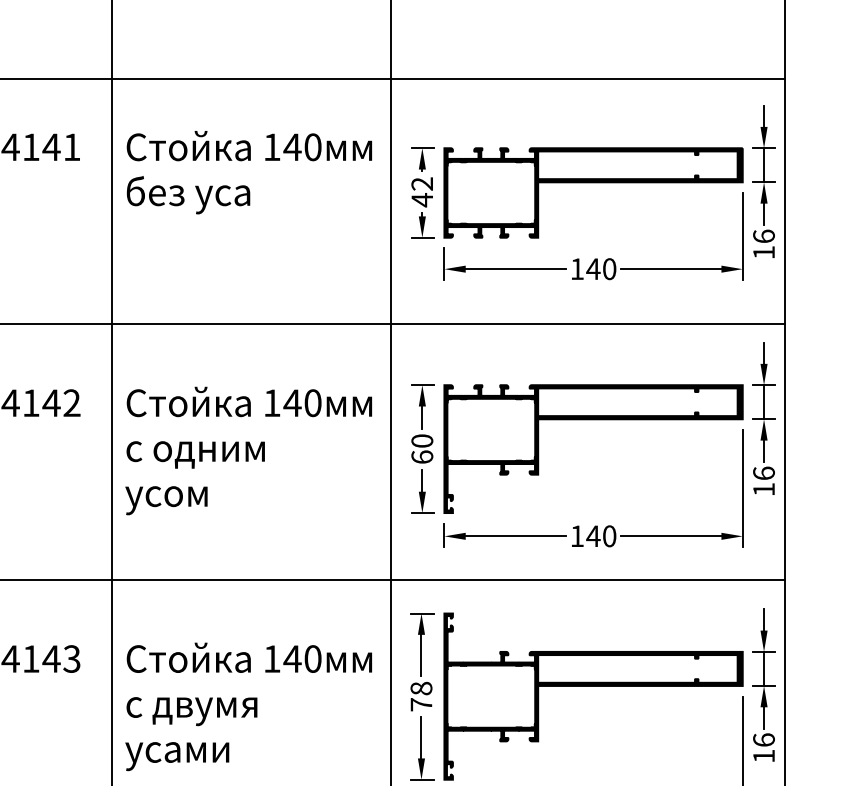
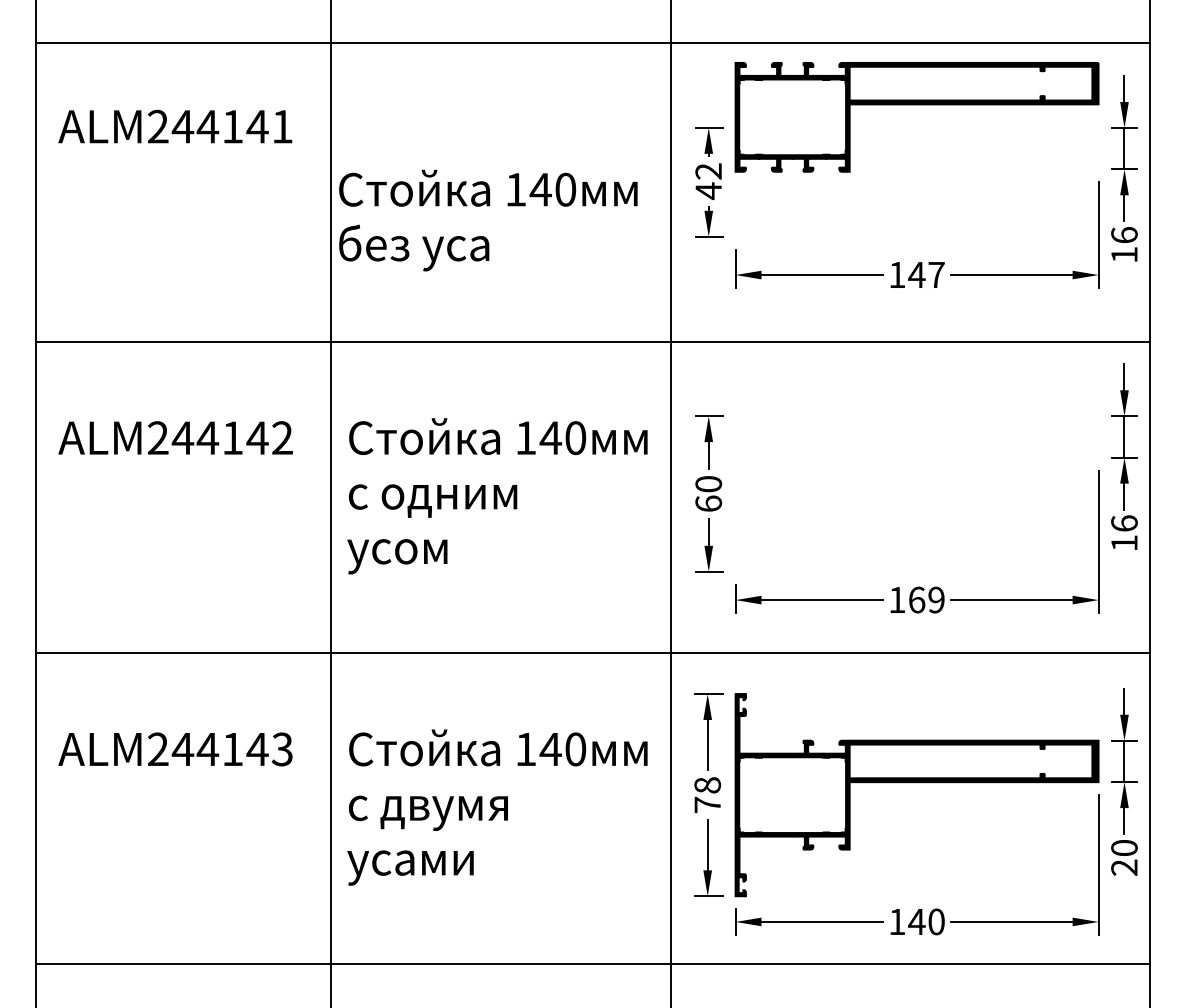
text: (249, 172) -> (488, 220), moved
part: (593, 183) -> (916, 105), moved
text: (609, 268) -> (936, 274), 140 -> 147
part: (593, 419) -> (916, 458), removed
text: (601, 535) -> (926, 599), 140 -> 169
text: (764, 747) -> (1124, 857), 16 -> 20

